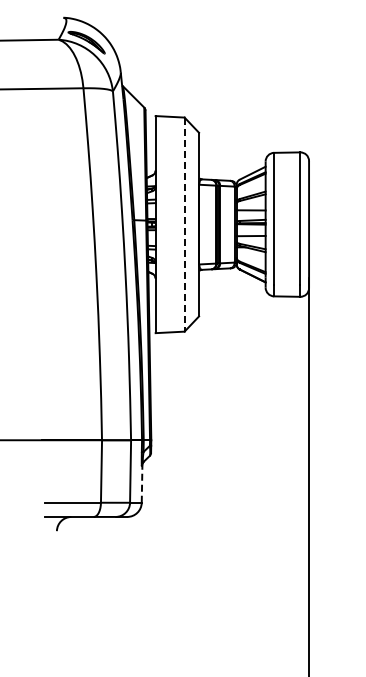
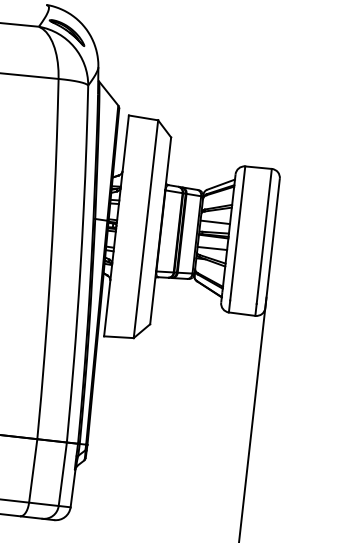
line: (184, 225) -> (145, 230), dashed -> solid
line: (142, 483) -> (73, 487), dashed -> solid

